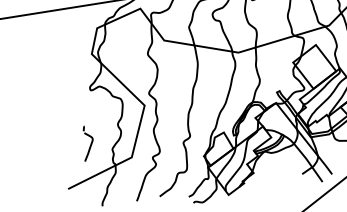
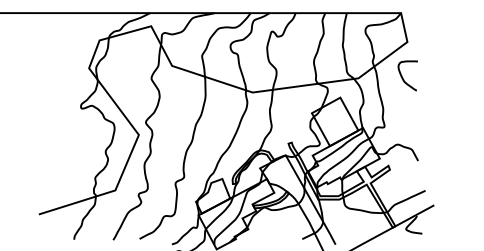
part: (87, 142) -> (68, 166), removed

